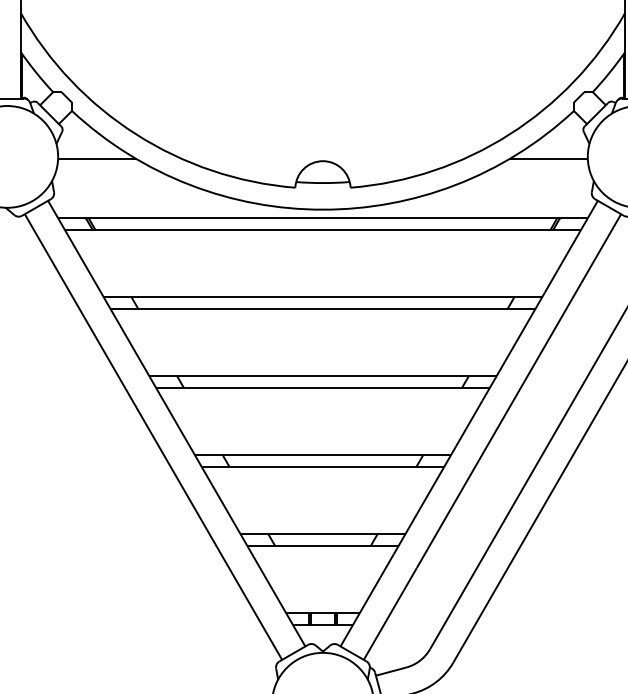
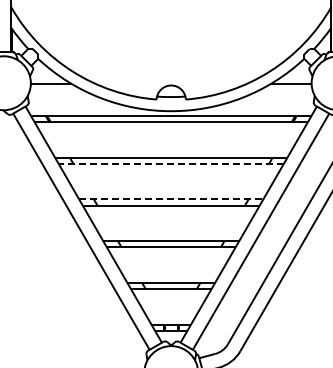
line: (323, 308) -> (171, 163), solid -> dashed
line: (323, 376) -> (171, 199), solid -> dashed

